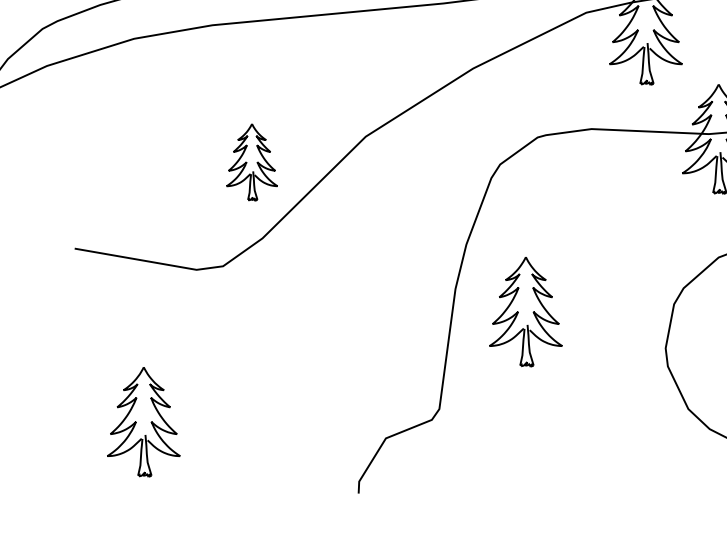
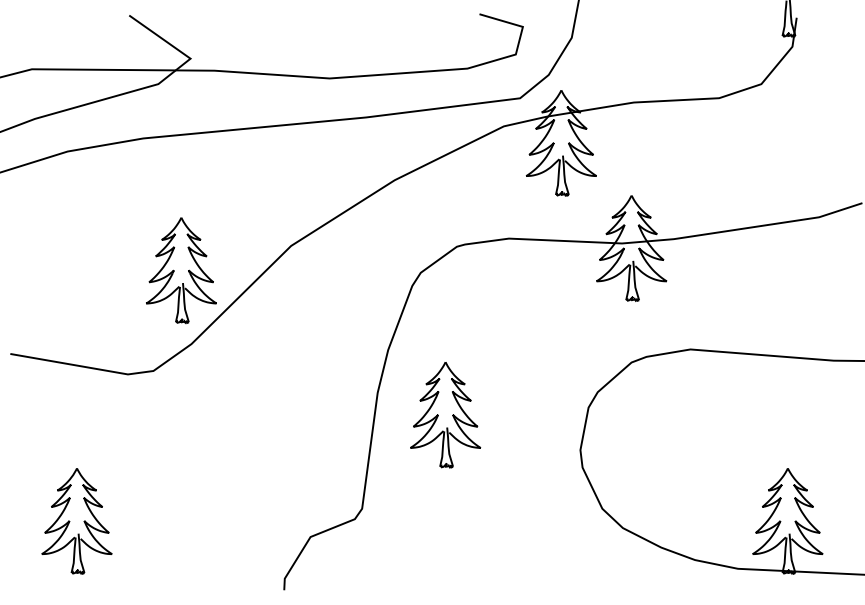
part: (252, 162) -> (181, 270), size x1.43

